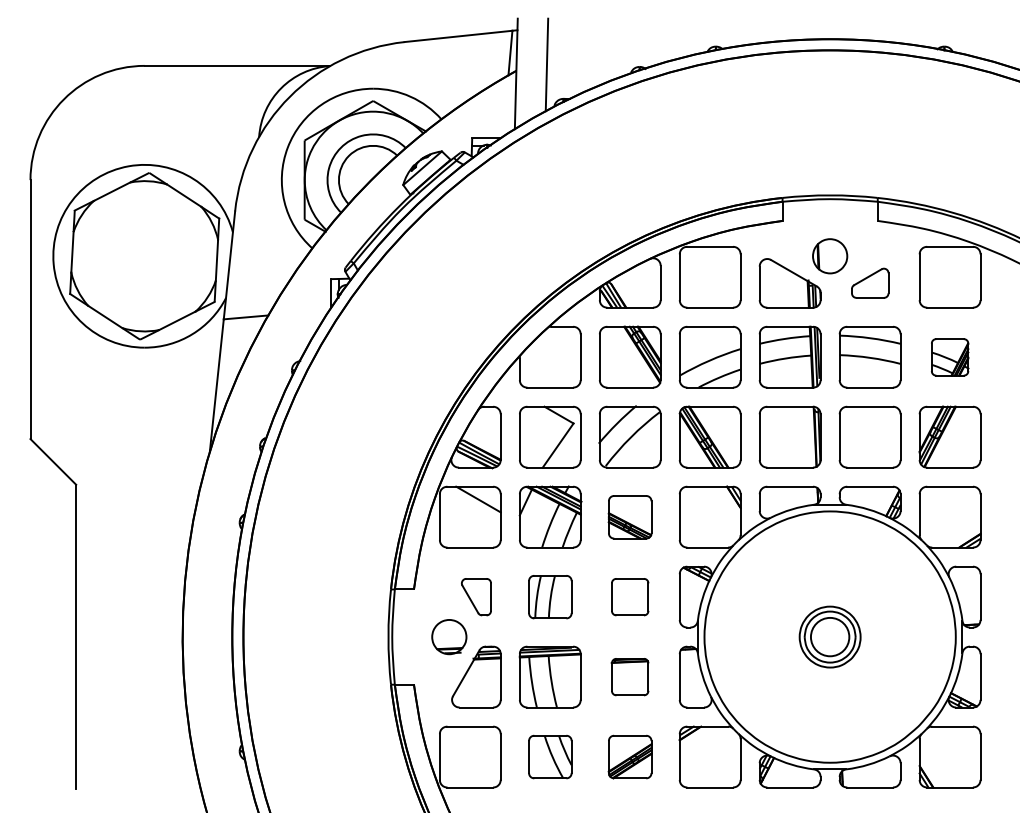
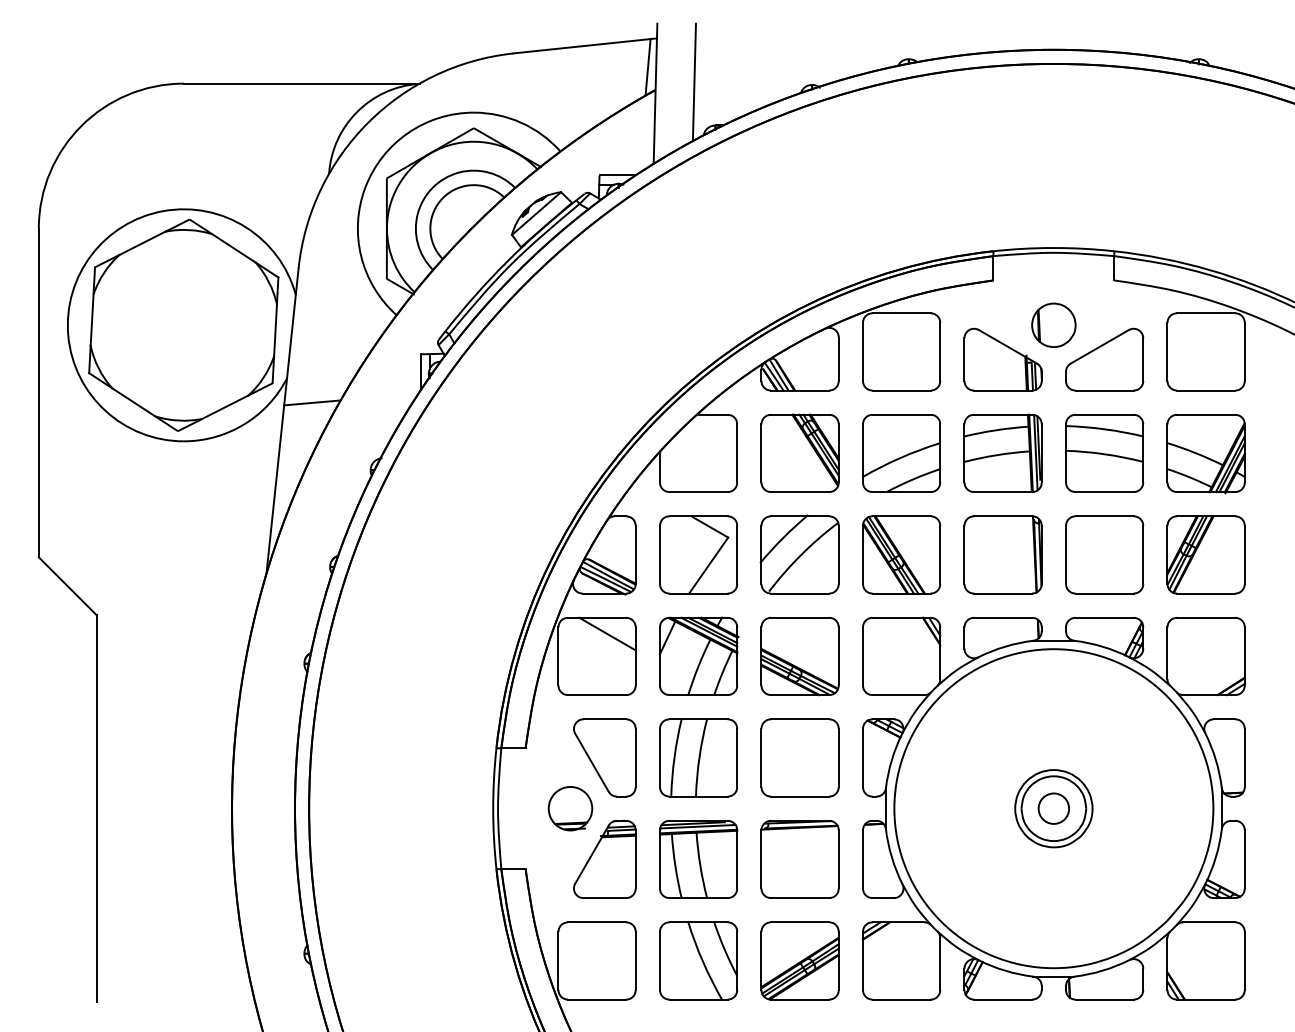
part: (870, 283) -> (1104, 359), size x1.67
part: (949, 357) -> (1205, 453), size x1.67
part: (629, 517) -> (799, 656), size x1.43
part: (476, 596) -> (604, 757), size x1.67
part: (550, 596) -> (698, 757), size x1.43
part: (629, 596) -> (799, 757), size x1.67
circle: (829, 636) -> (1053, 808), size x0.62
part: (629, 677) -> (799, 859), size x1.67
part: (550, 756) -> (698, 960), size x1.43
part: (629, 756) -> (799, 960), size x1.43

